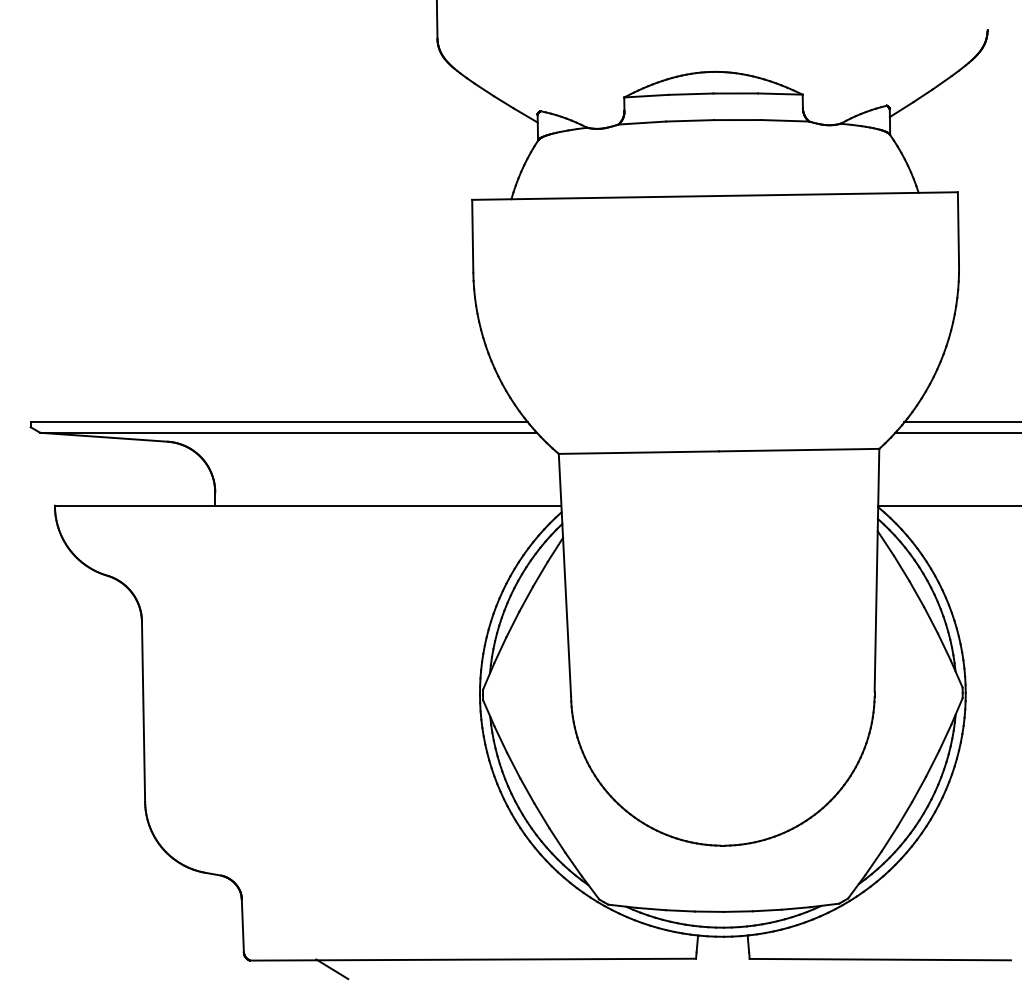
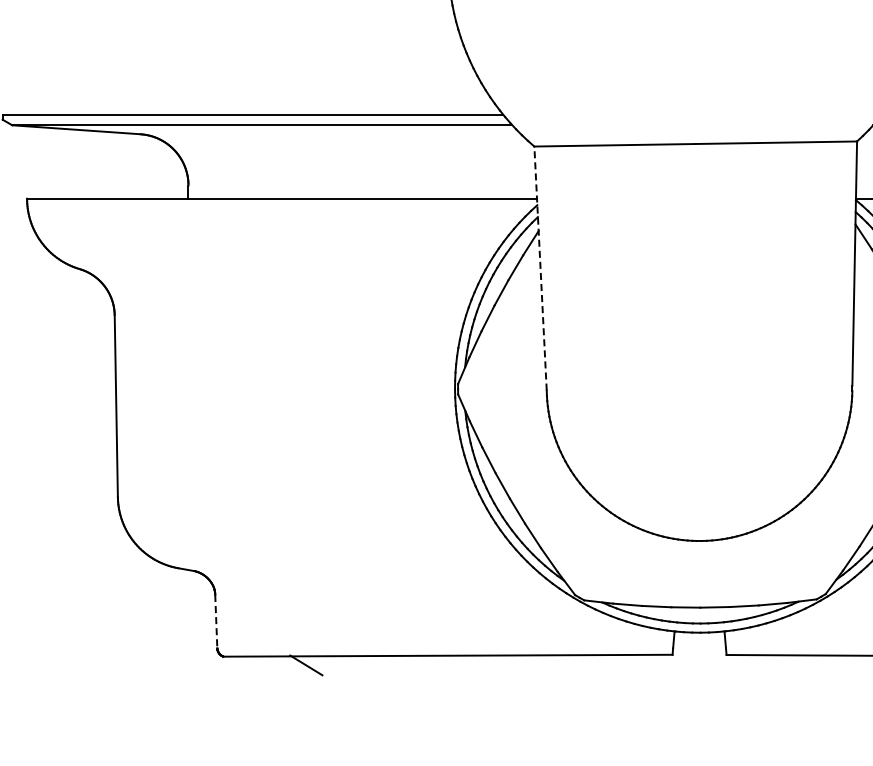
line: (564, 574) -> (540, 267), solid -> dashed
line: (242, 925) -> (215, 621), solid -> dashed

